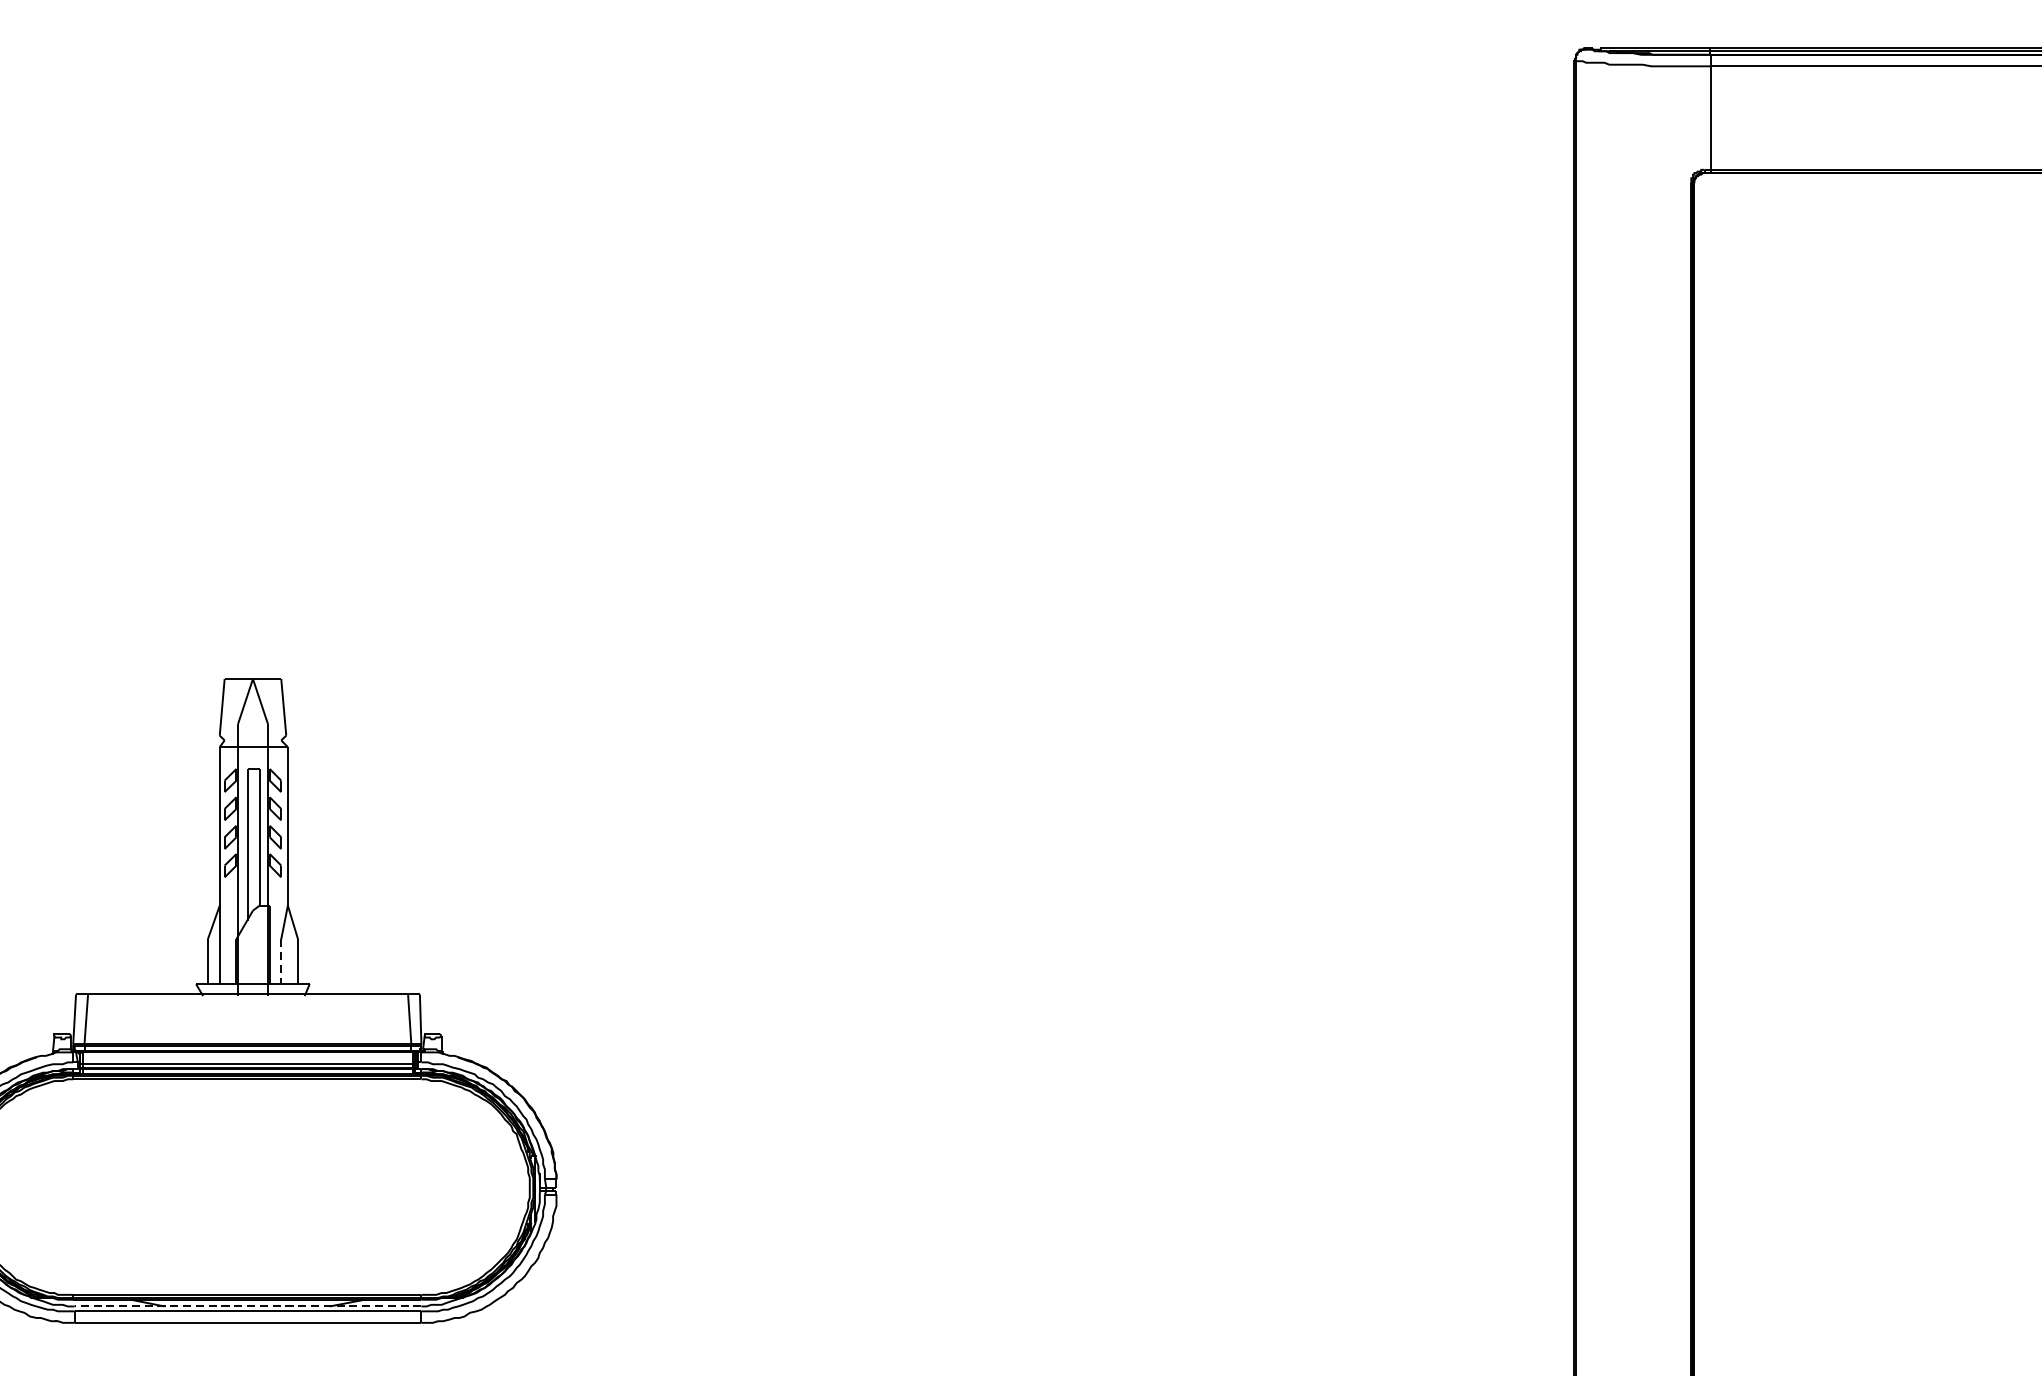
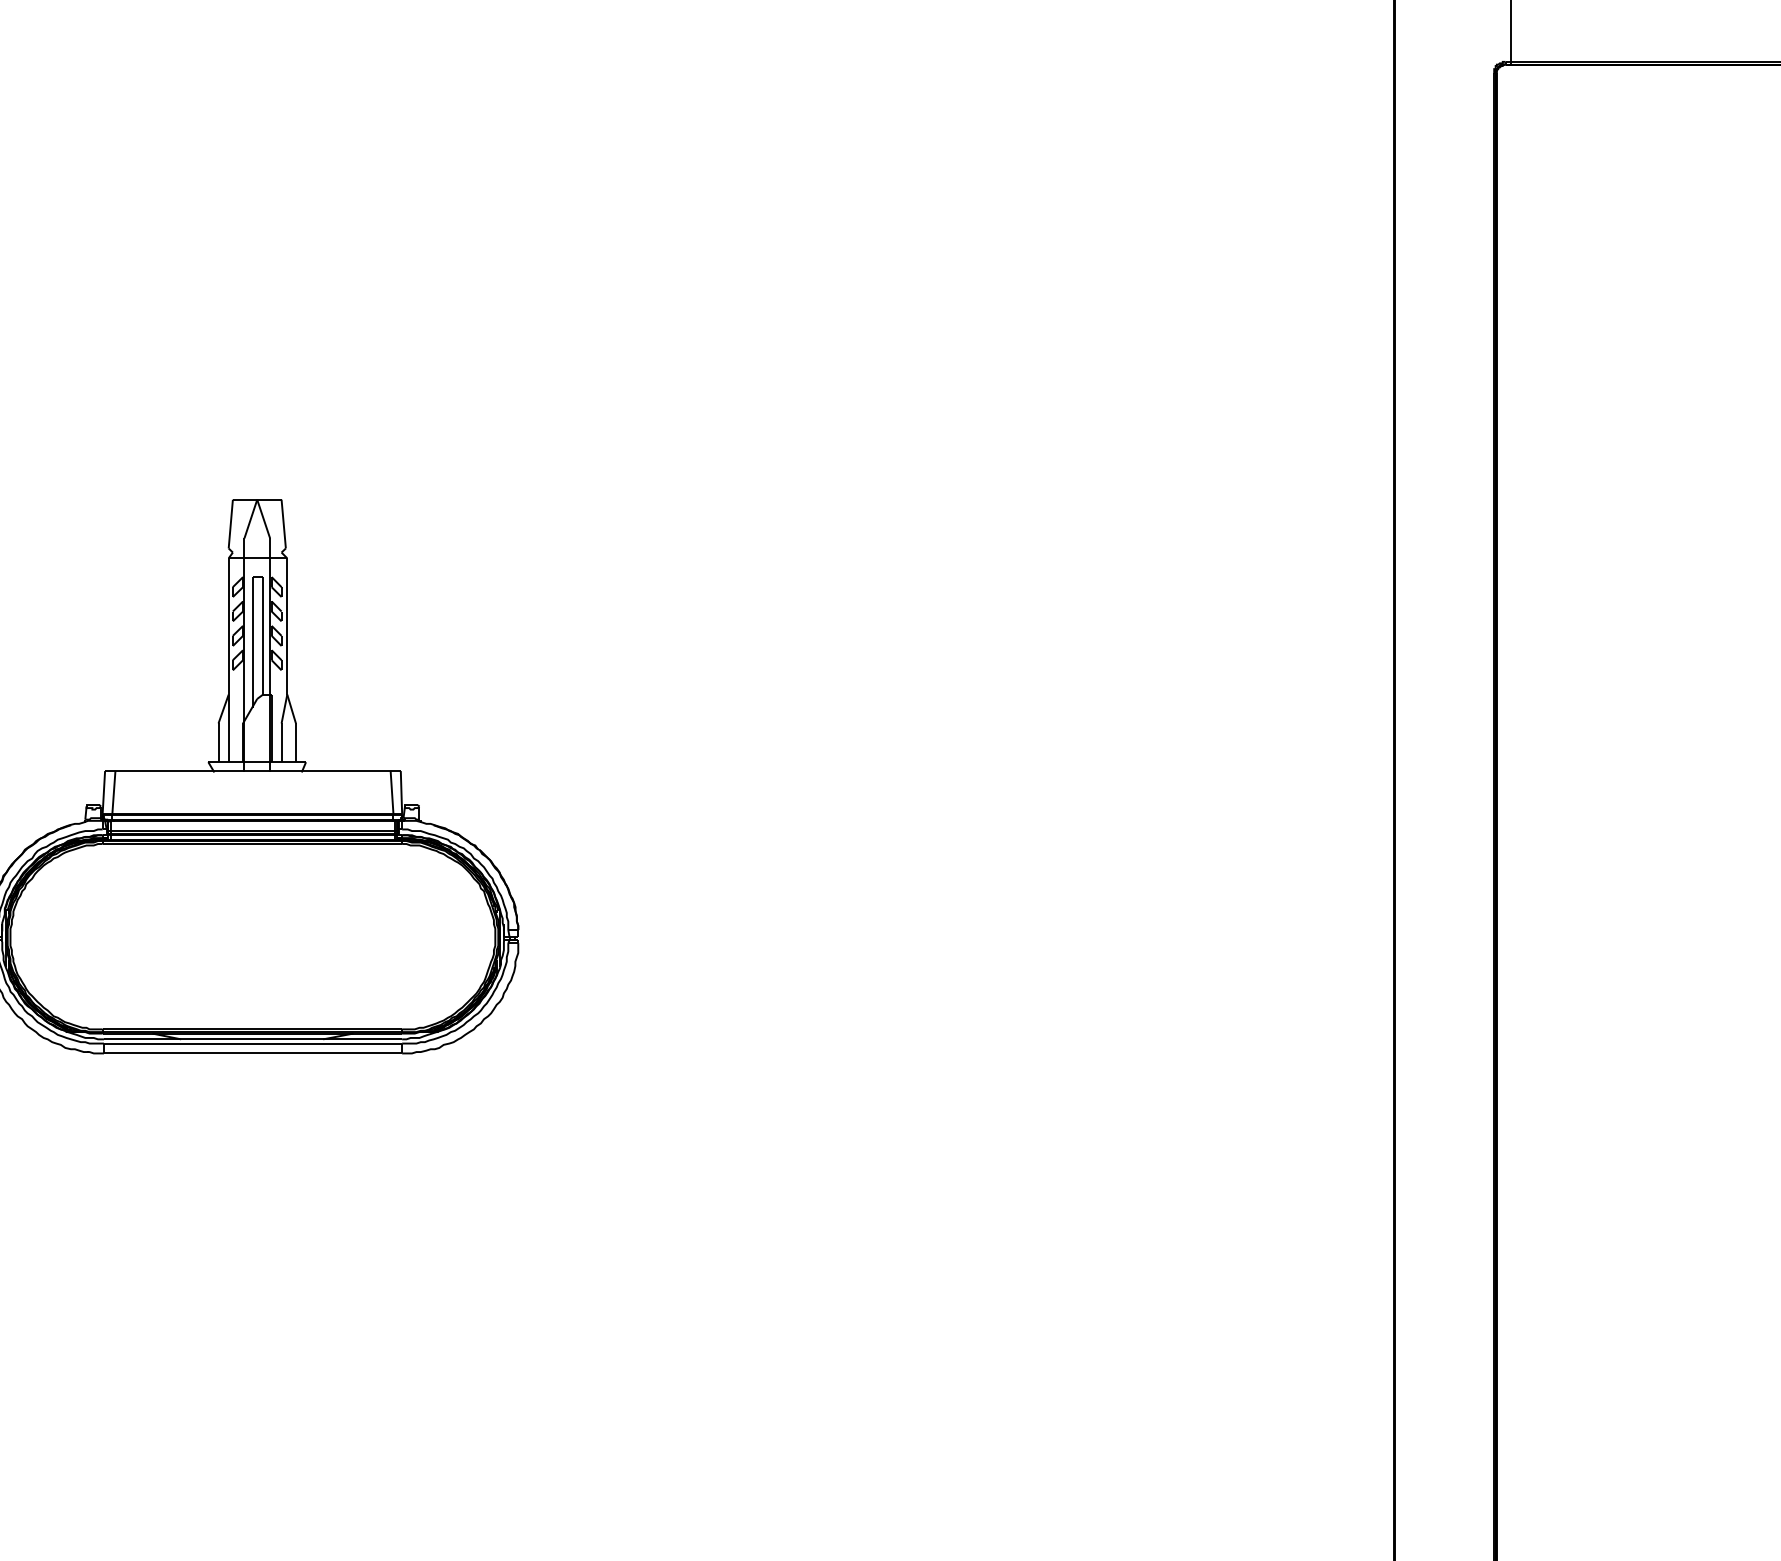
line: (281, 962) -> (281, 743), dashed -> solid
line: (247, 1306) -> (252, 1039), dashed -> solid

